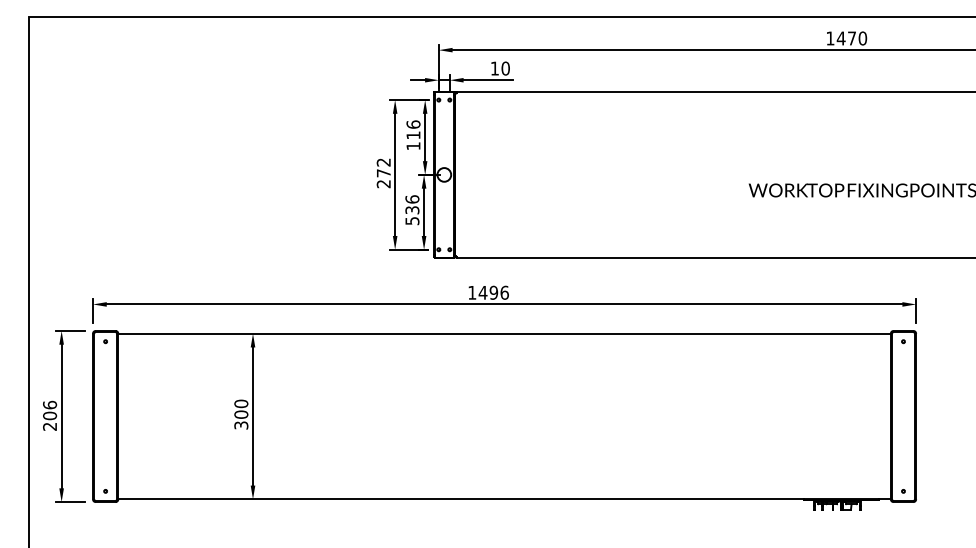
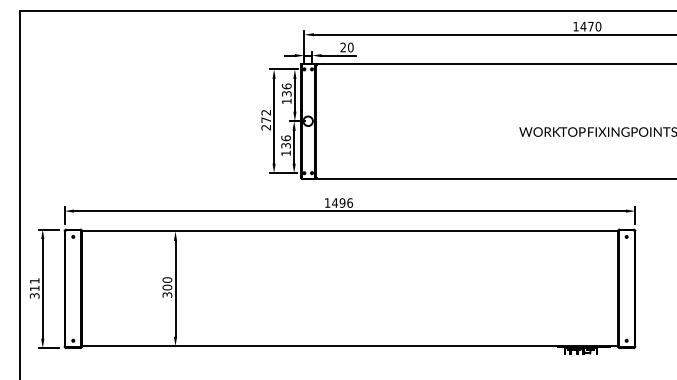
text: (493, 68) -> (342, 47), 10 -> 20
text: (413, 134) -> (286, 93), 116 -> 136
text: (411, 219) -> (285, 152), 536 -> 136
text: (49, 416) -> (34, 288), 206 -> 311

